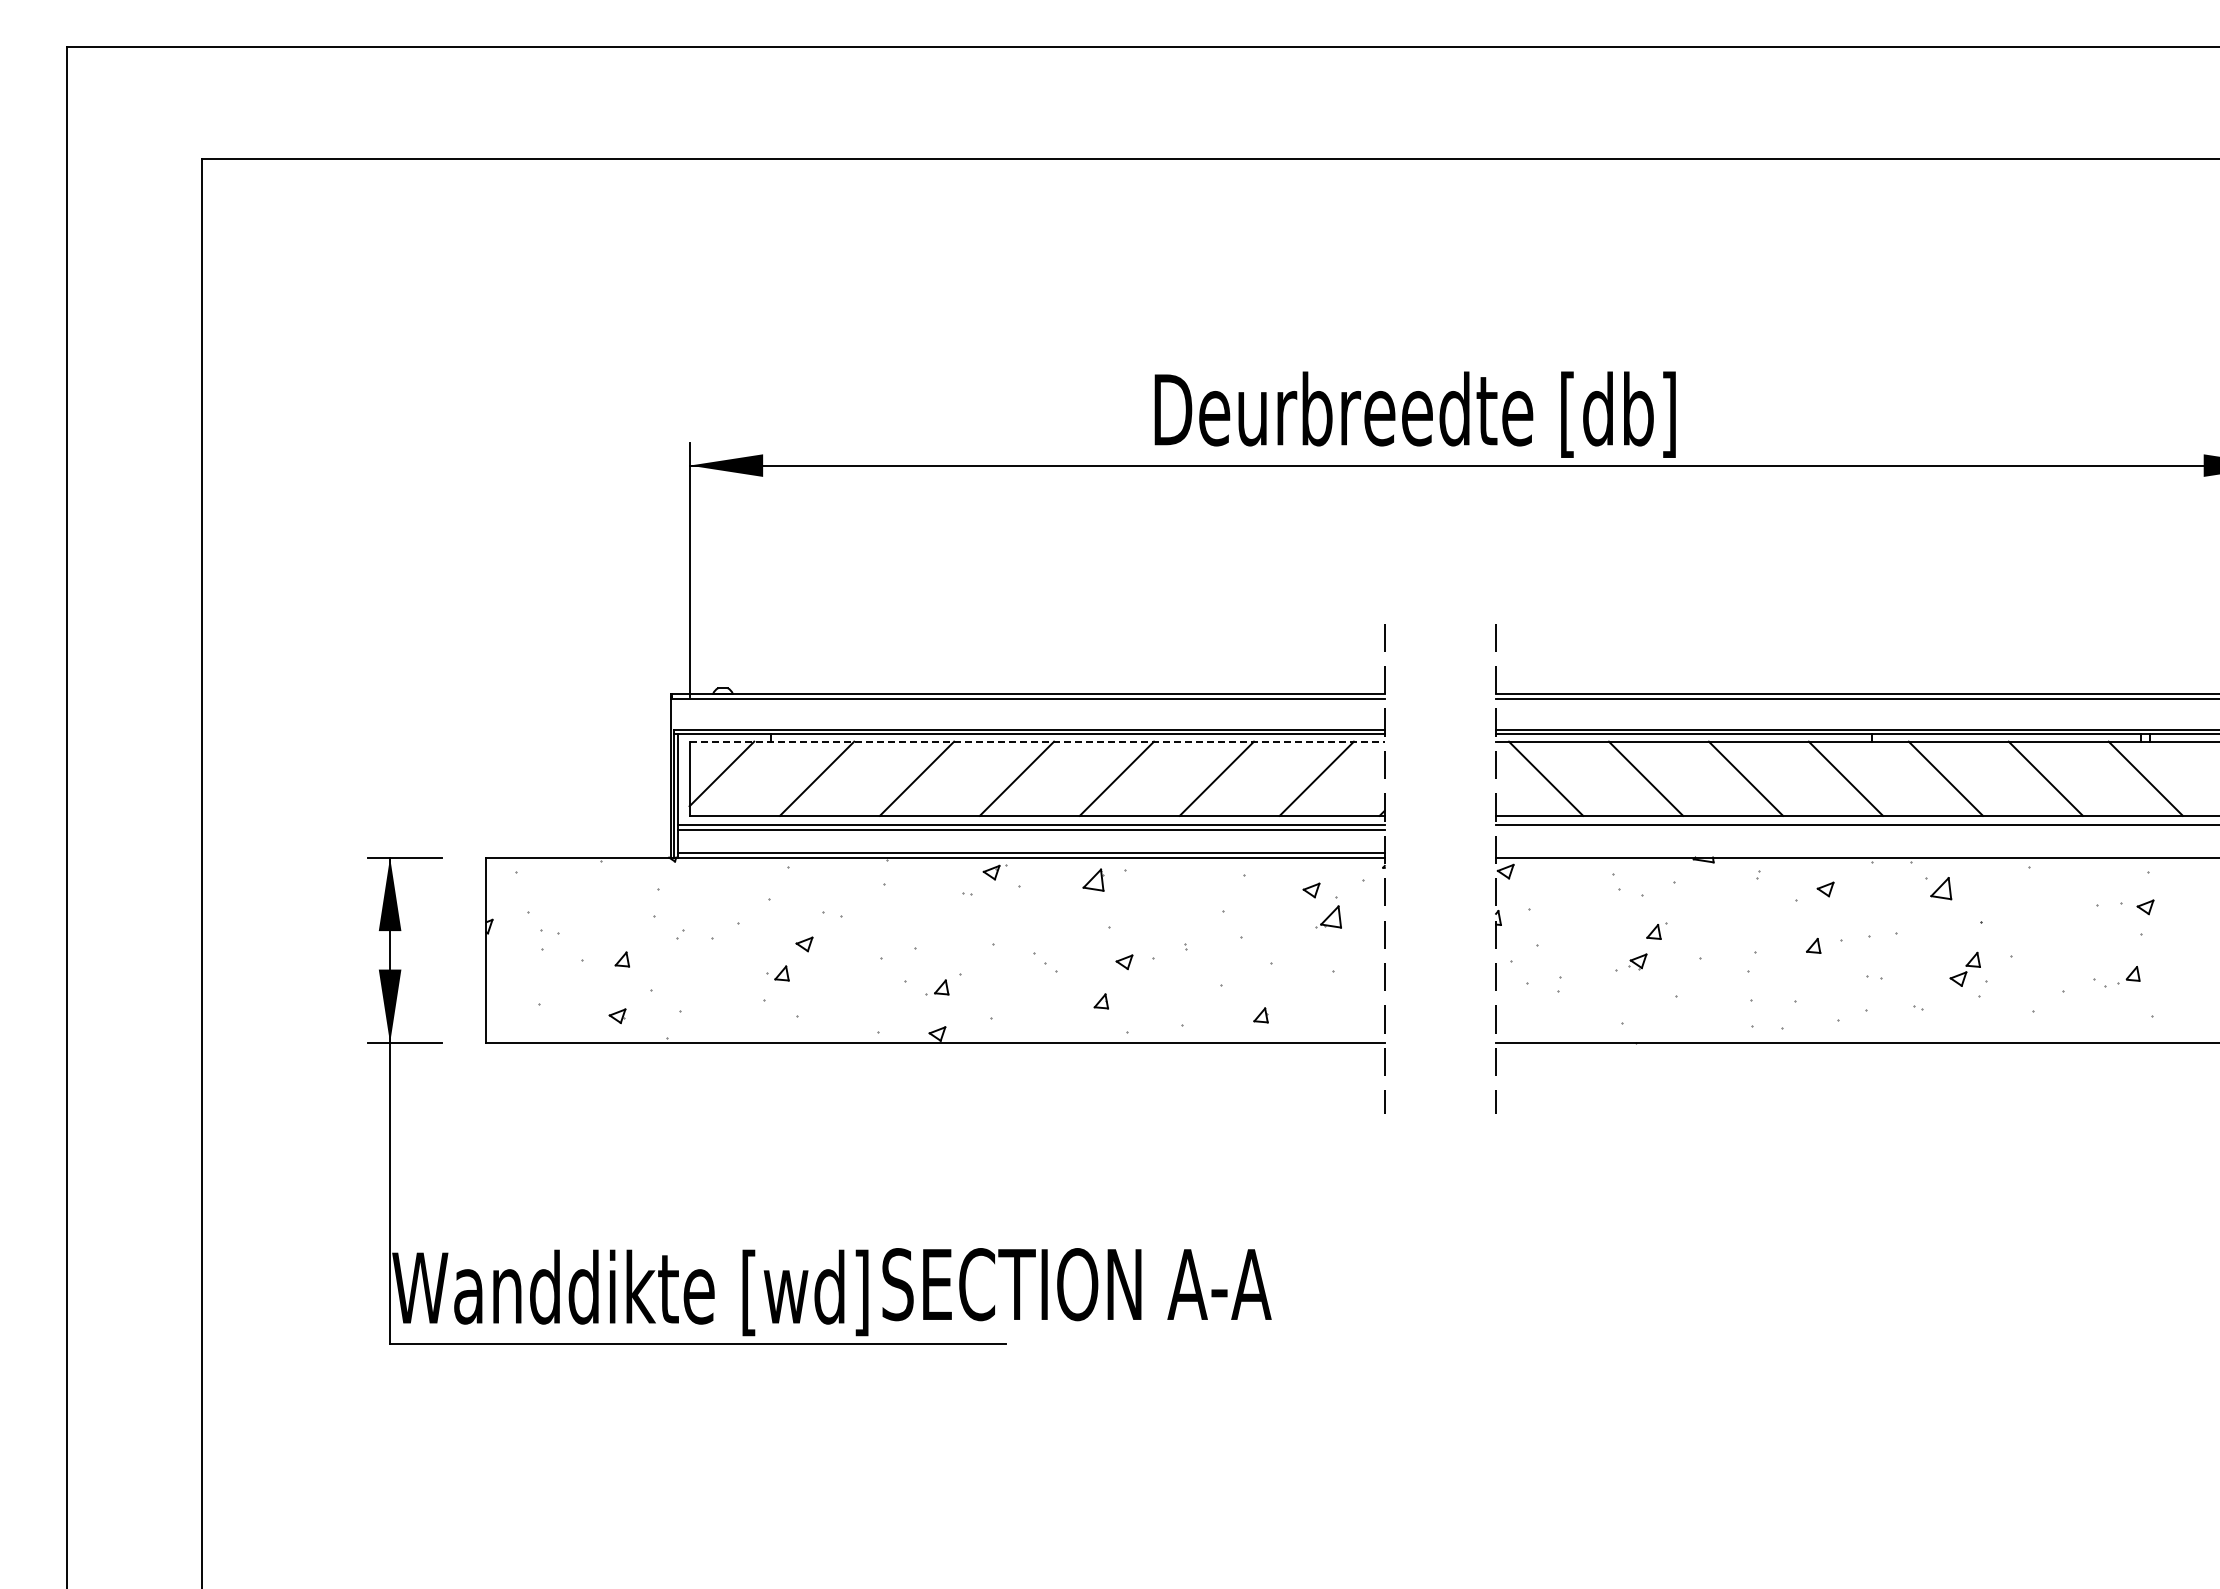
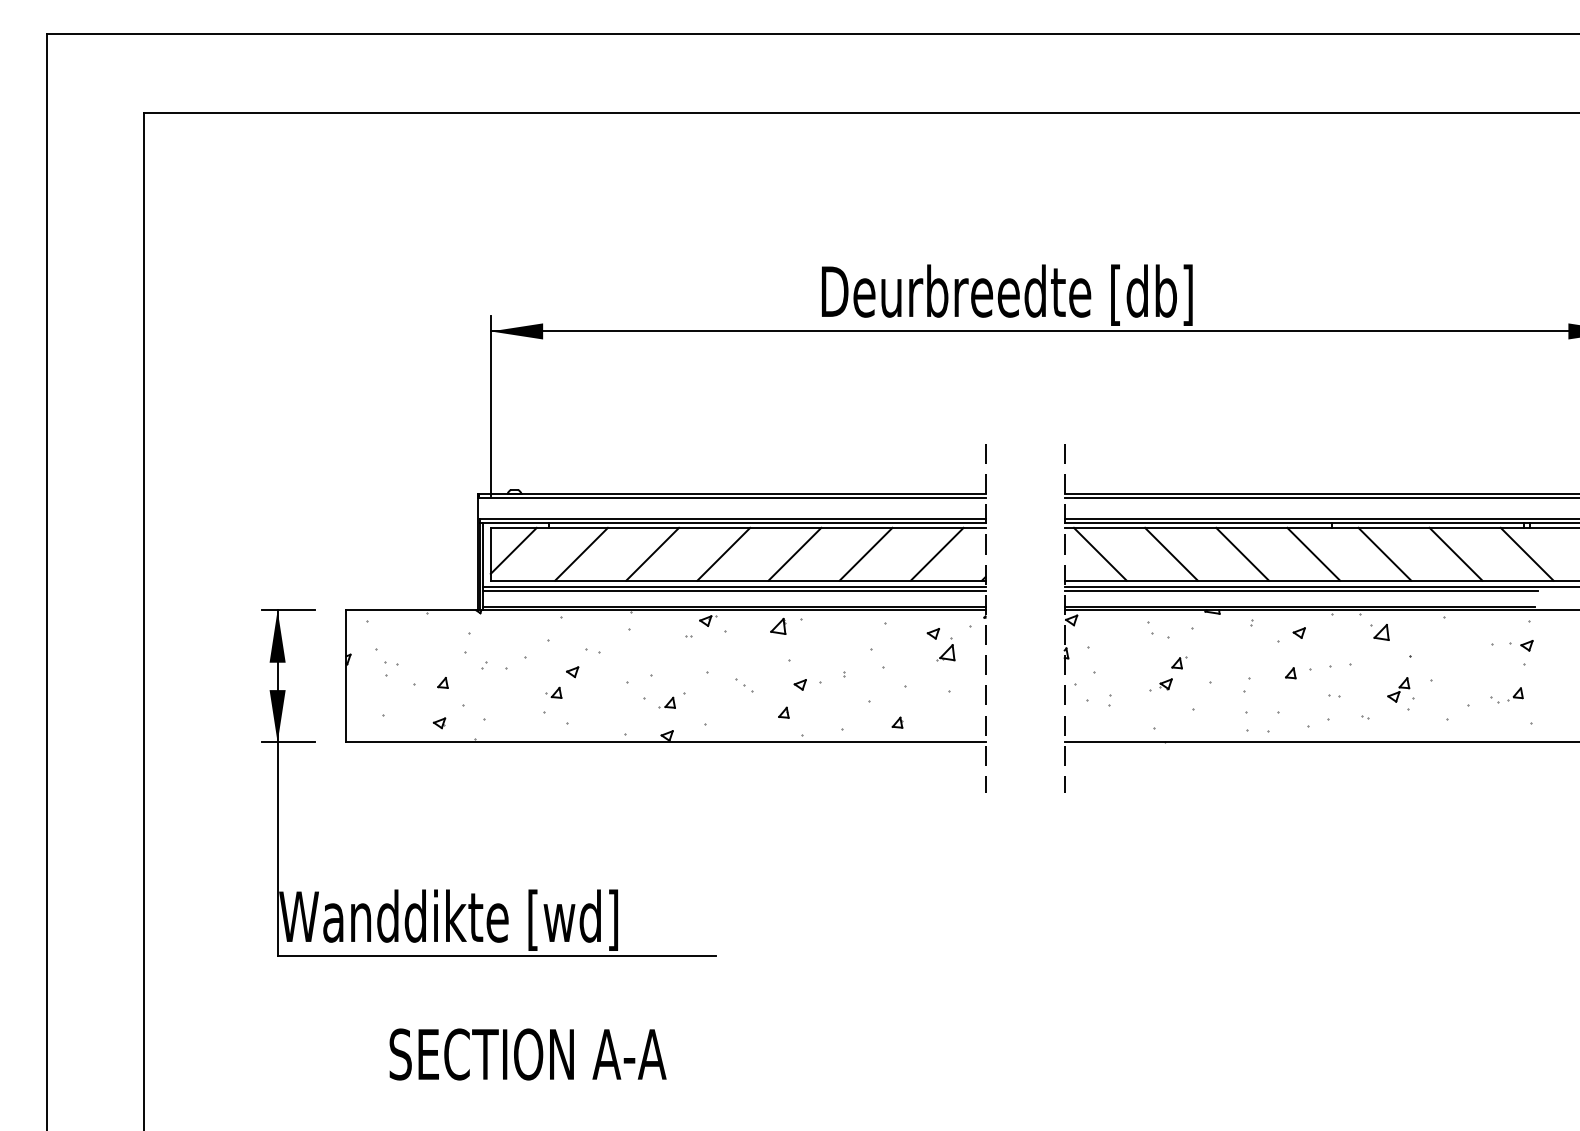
line: (1037, 741) -> (738, 527), dashed -> solid
line: (1828, 829) -> (1301, 590), added
line: (1826, 852) -> (1299, 606), added
text: (1076, 1284) -> (527, 1054), moved

